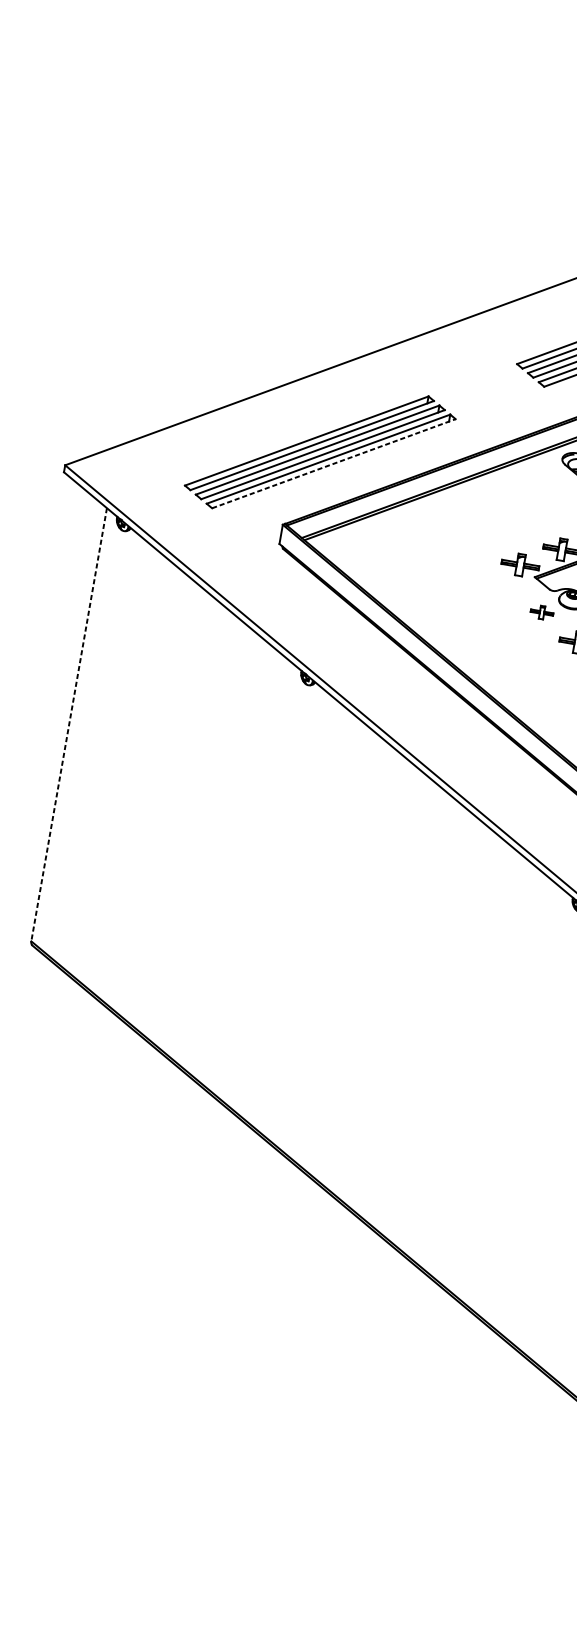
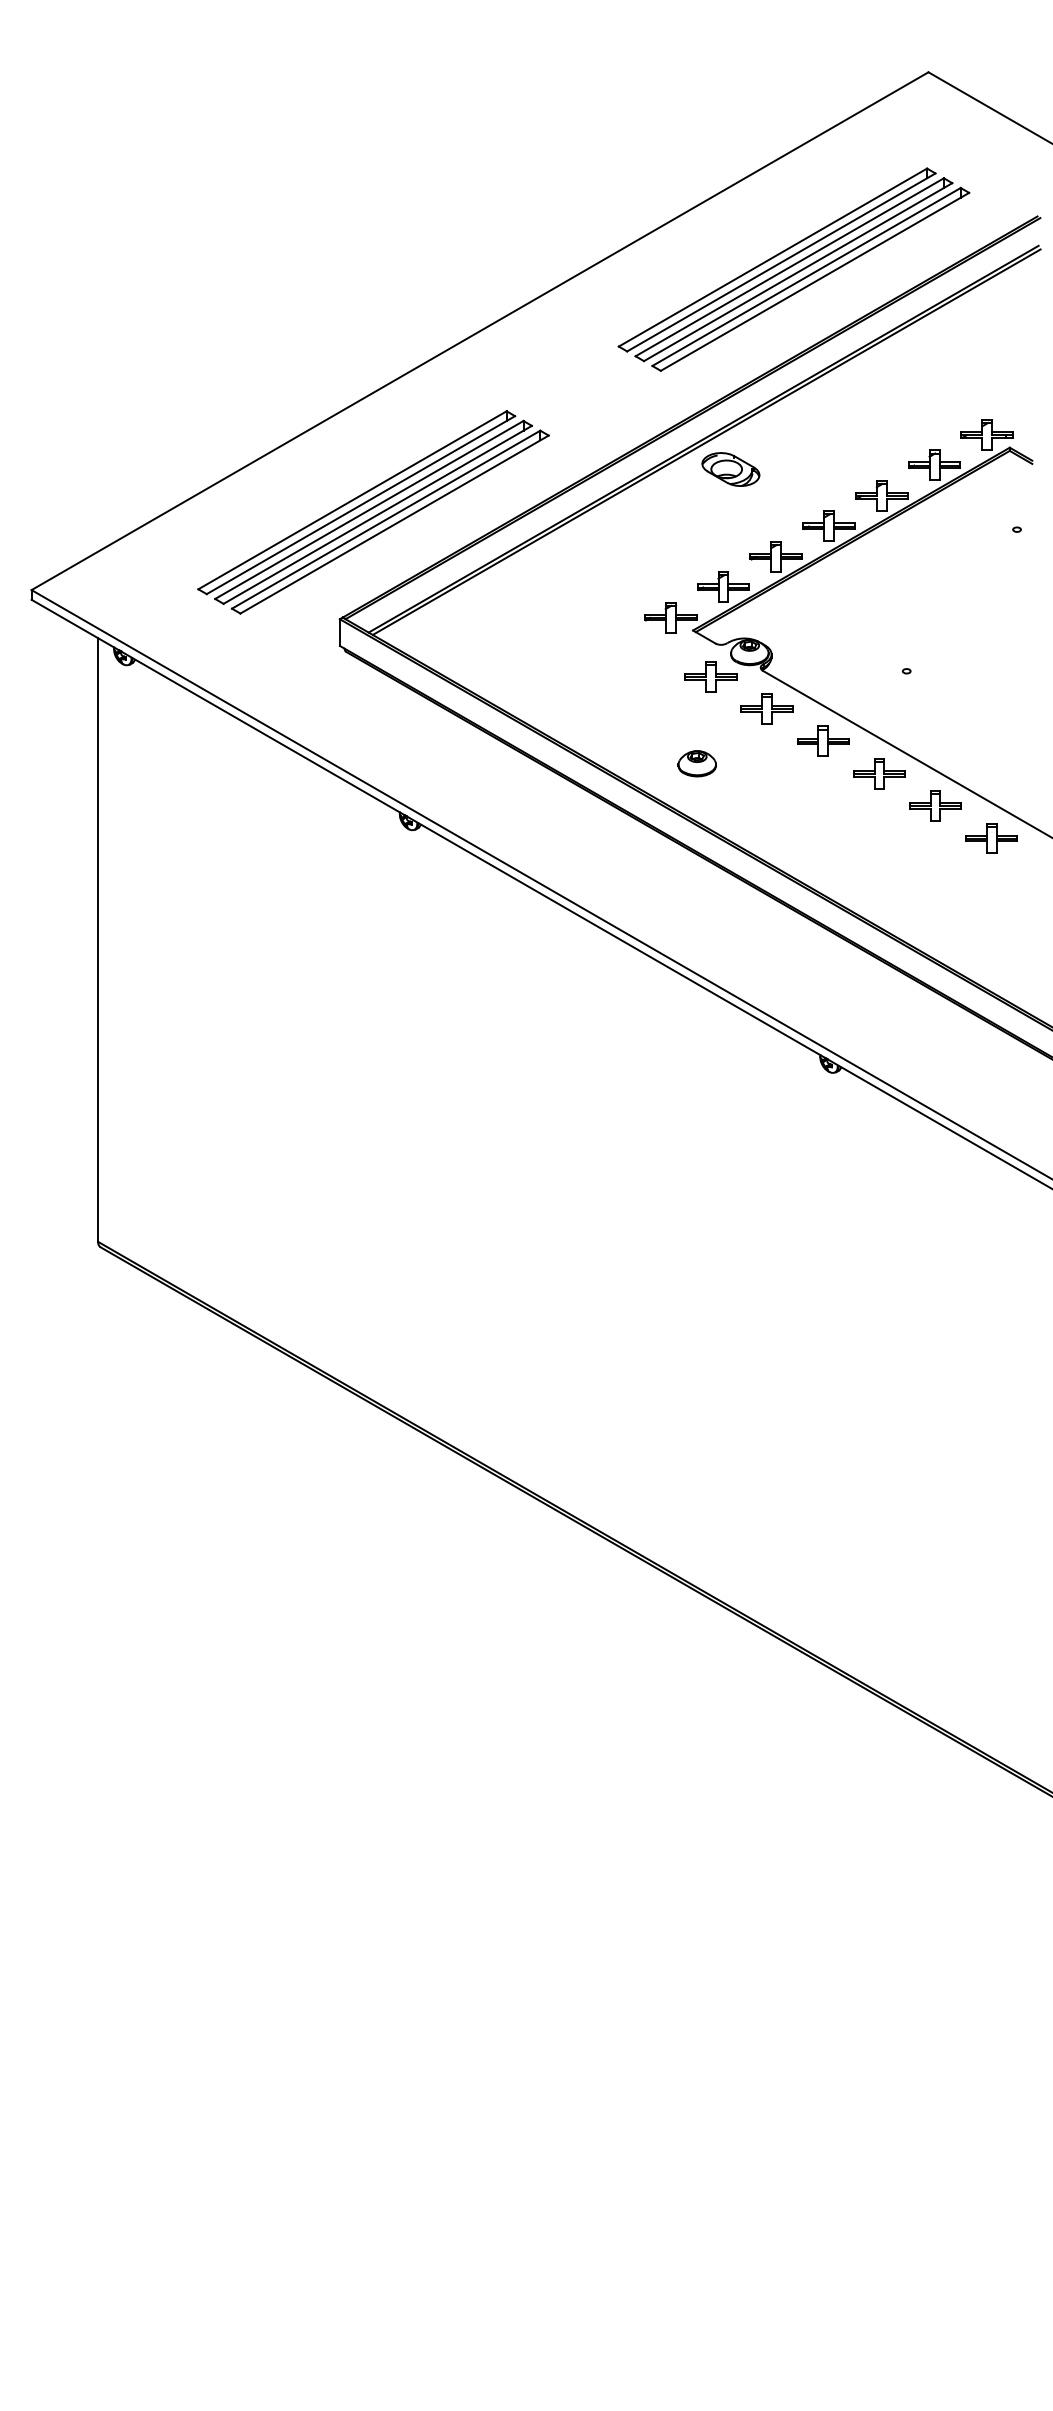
line: (333, 463) -> (394, 524), dashed -> solid
part: (541, 612) -> (710, 676), size x1.67
part: (520, 673) -> (696, 763), added
line: (69, 725) -> (98, 940), dashed -> solid

